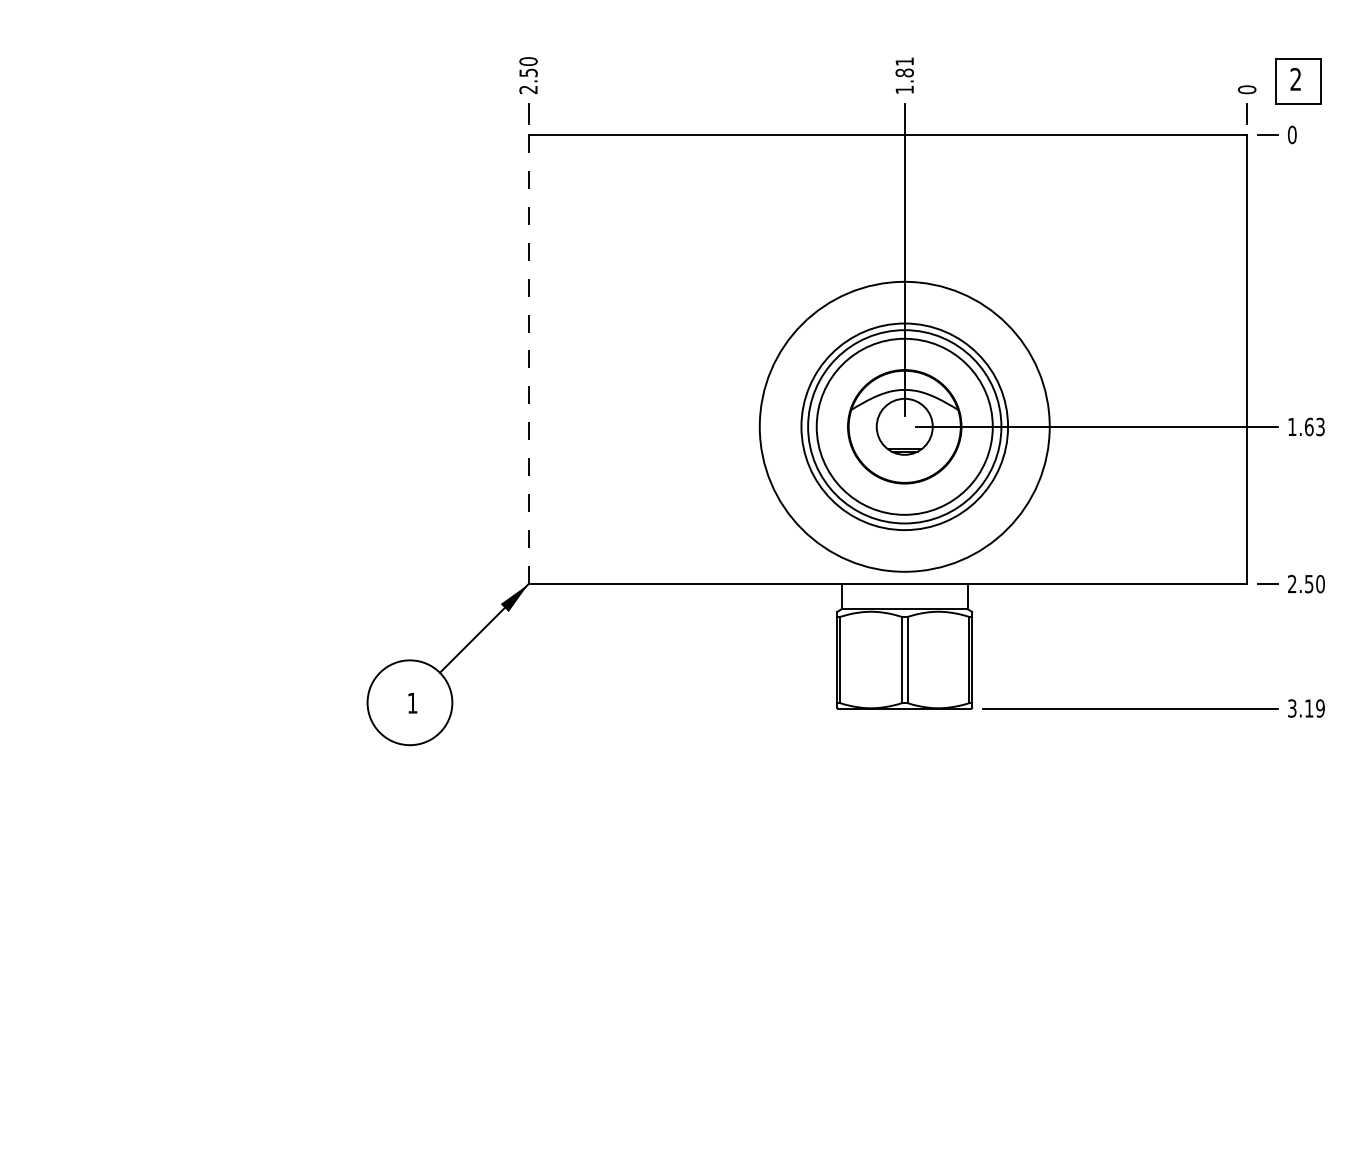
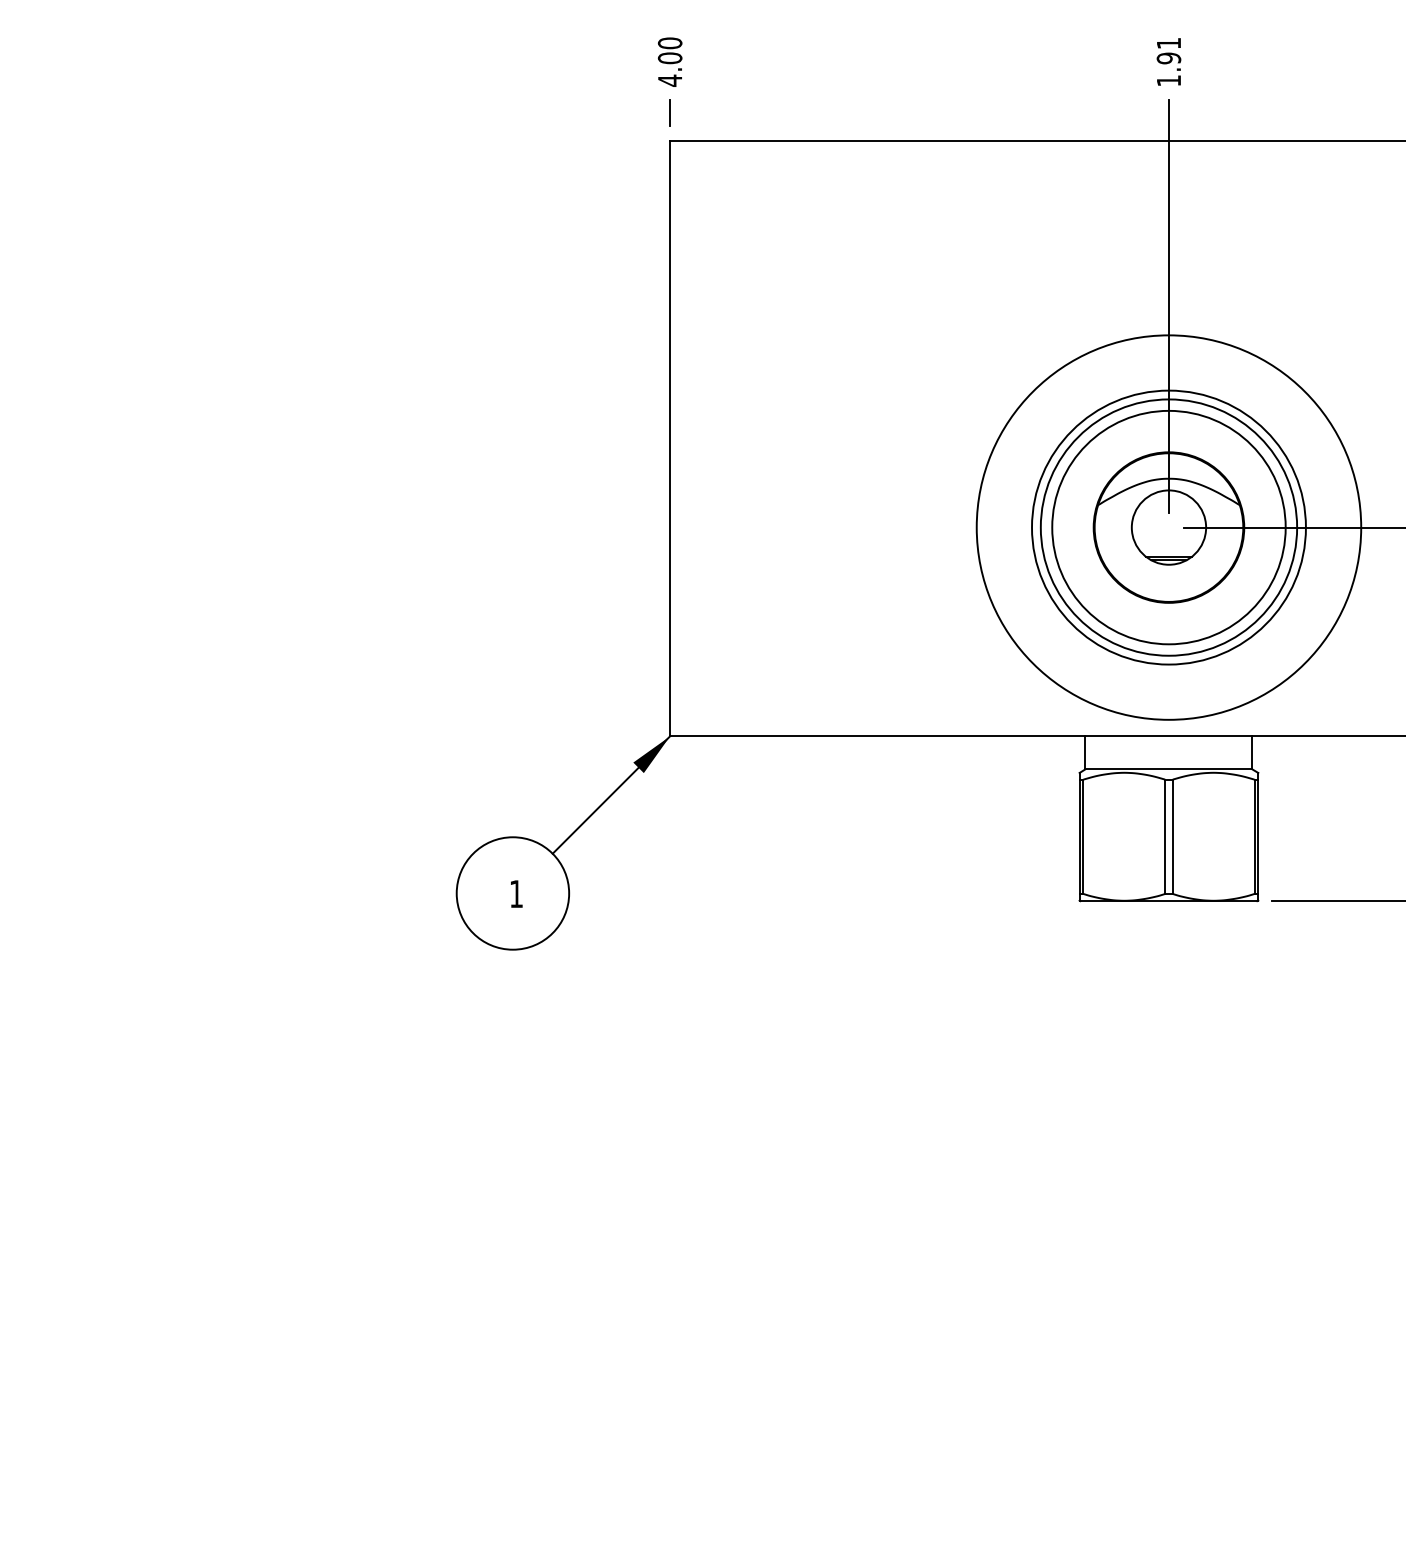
text: (904, 72) -> (1168, 57), 1.81 -> 1.91
text: (528, 81) -> (670, 69), 2.50 -> 4.00
line: (528, 359) -> (670, 438), dashed -> solid

